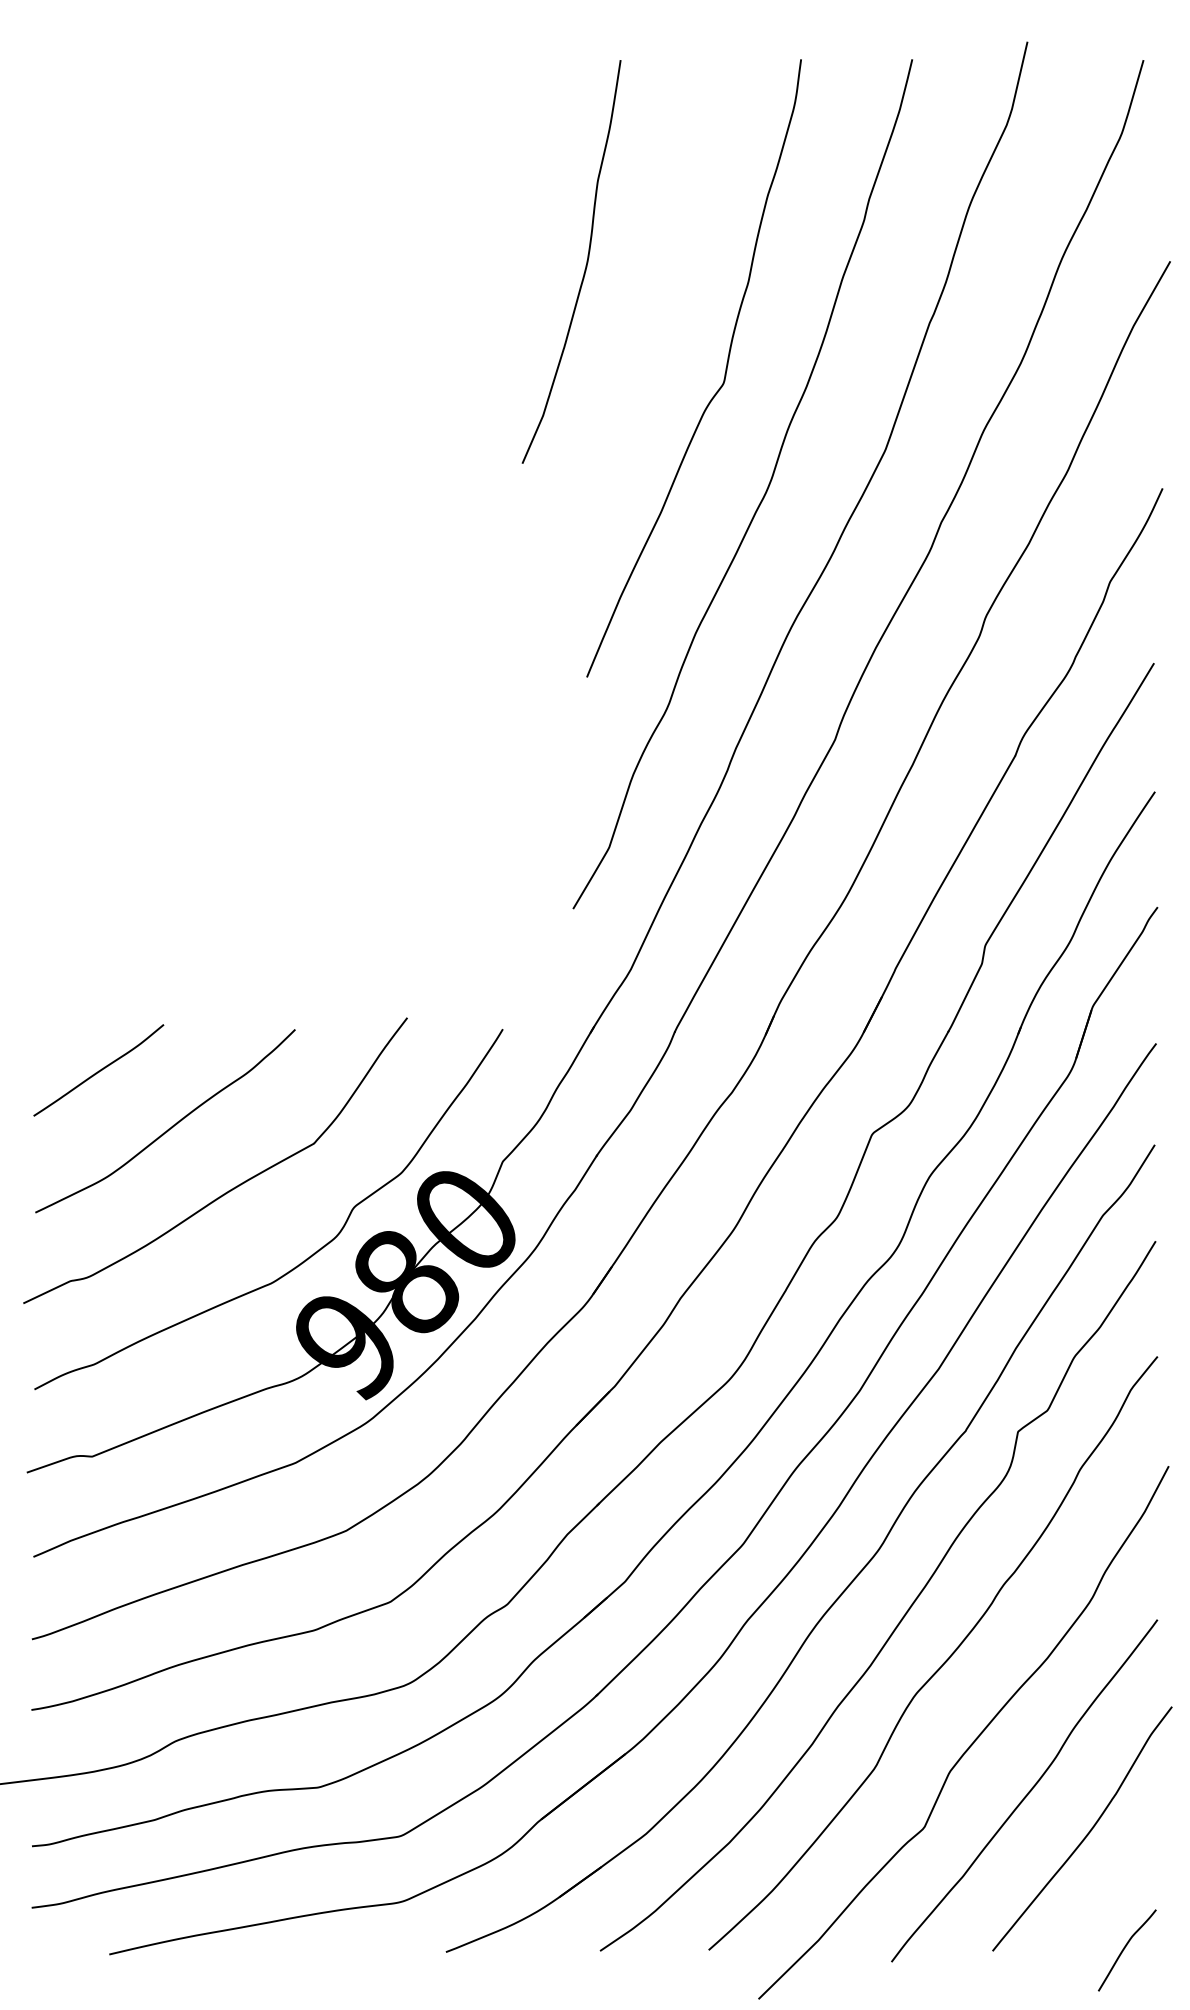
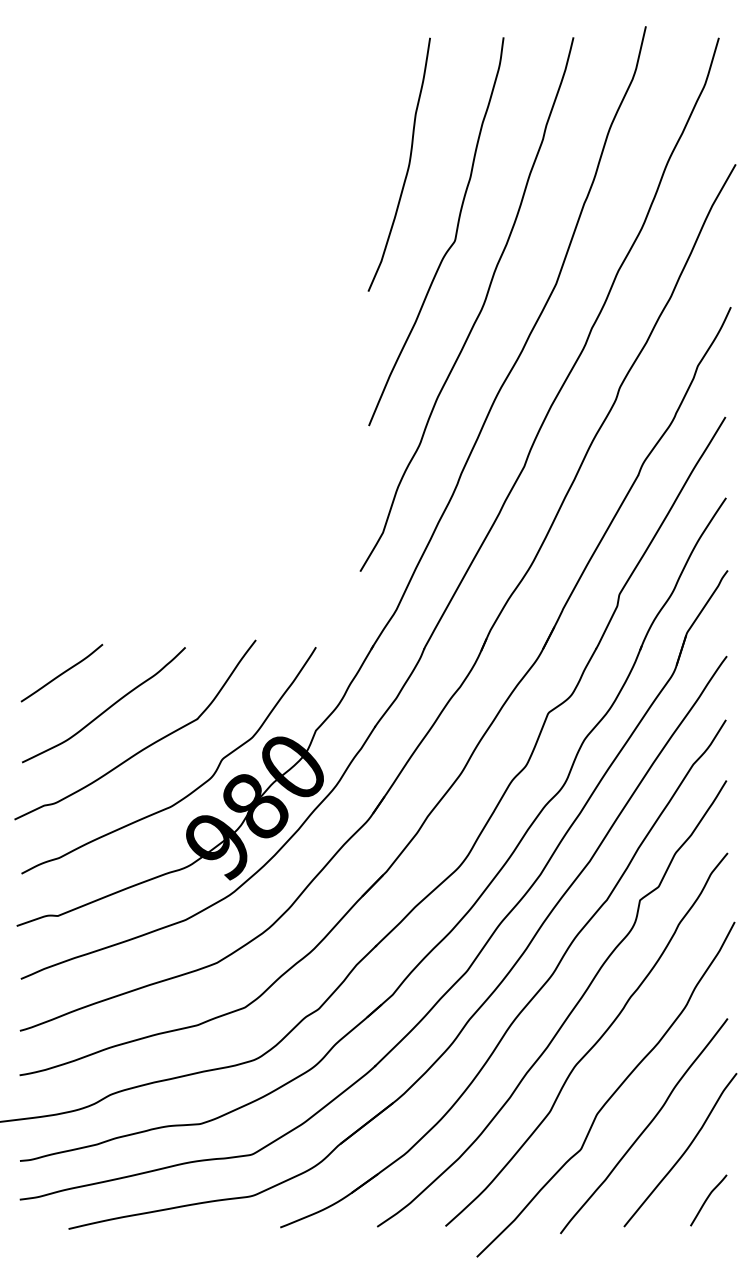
curve: (584, 266) -> (407, 167), moved
curve: (1125, 1950) -> (707, 1200), moved

